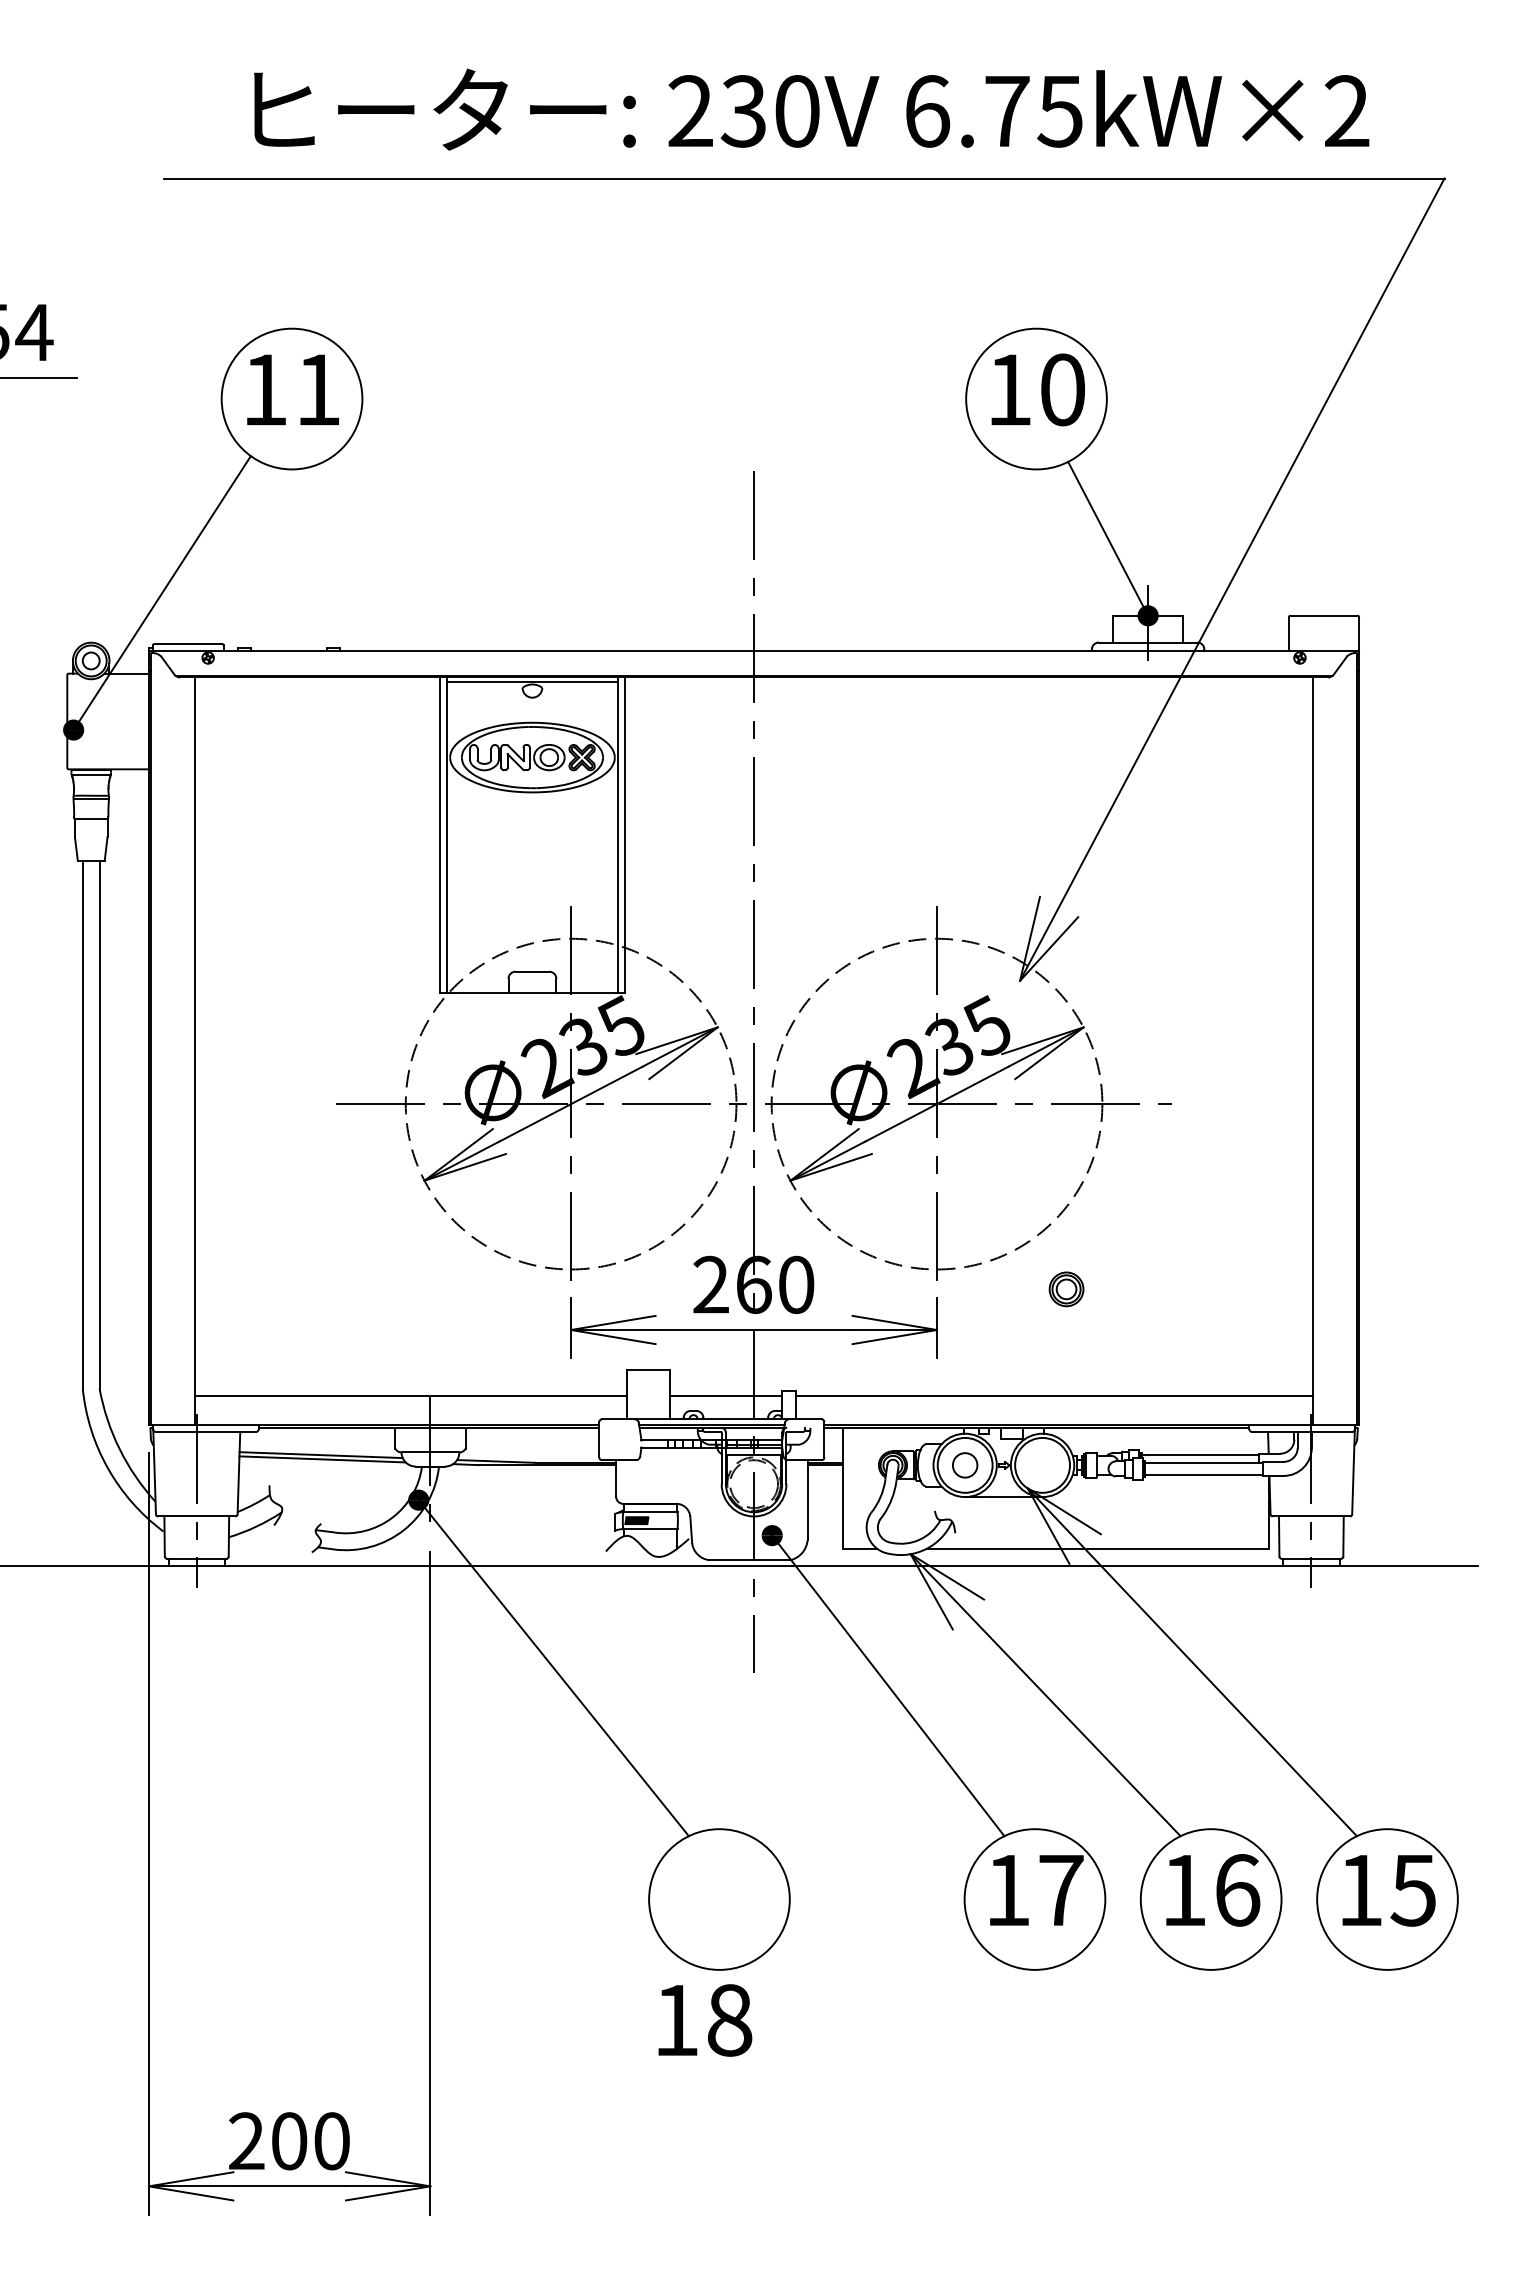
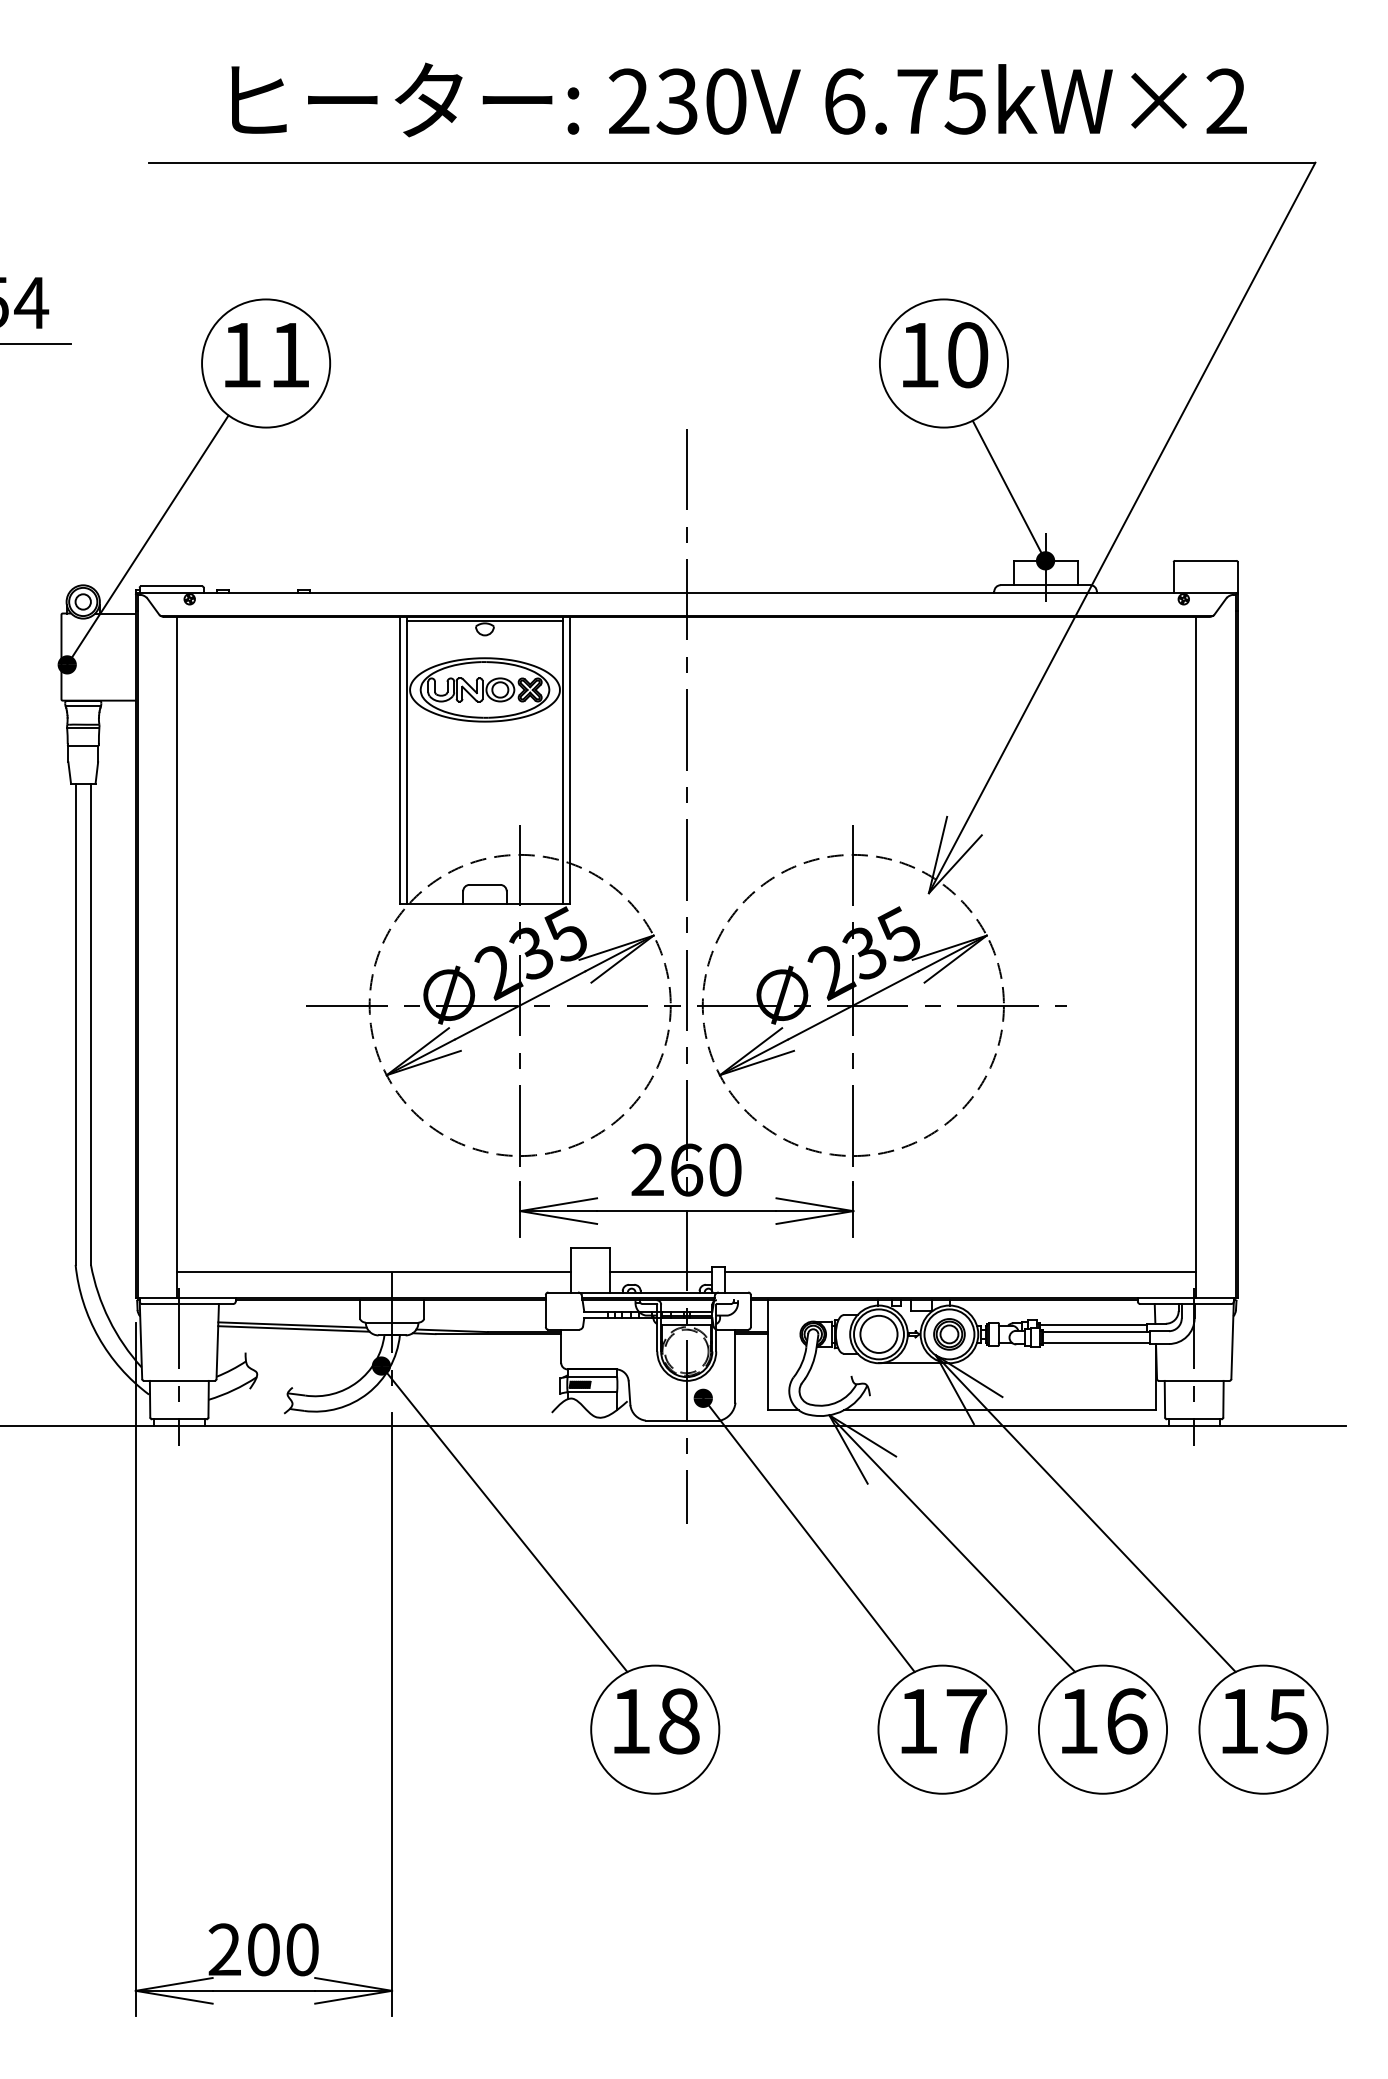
part: (1066, 1289) -> (949, 1334), moved
circle: (964, 1464) -> (878, 1333), size x1.67
text: (705, 2020) -> (657, 1721), moved

